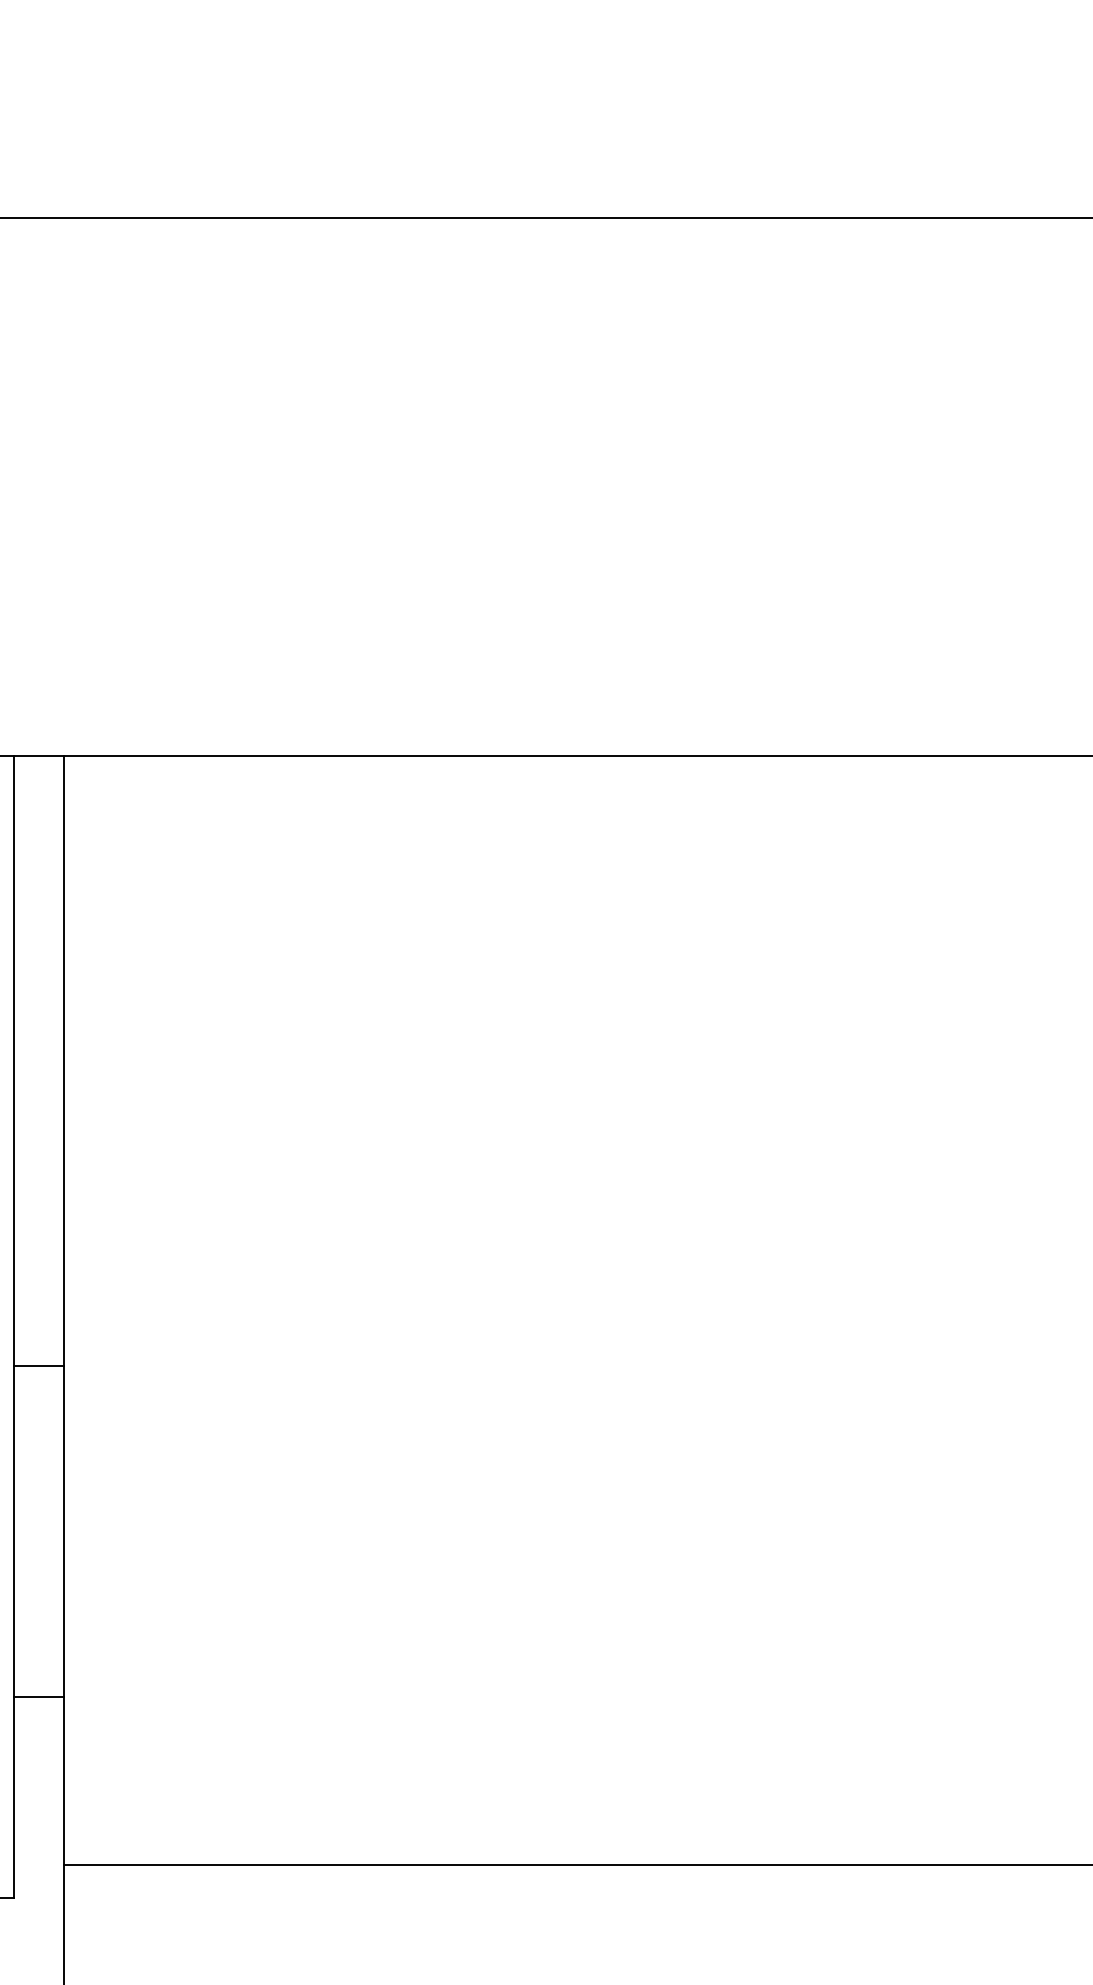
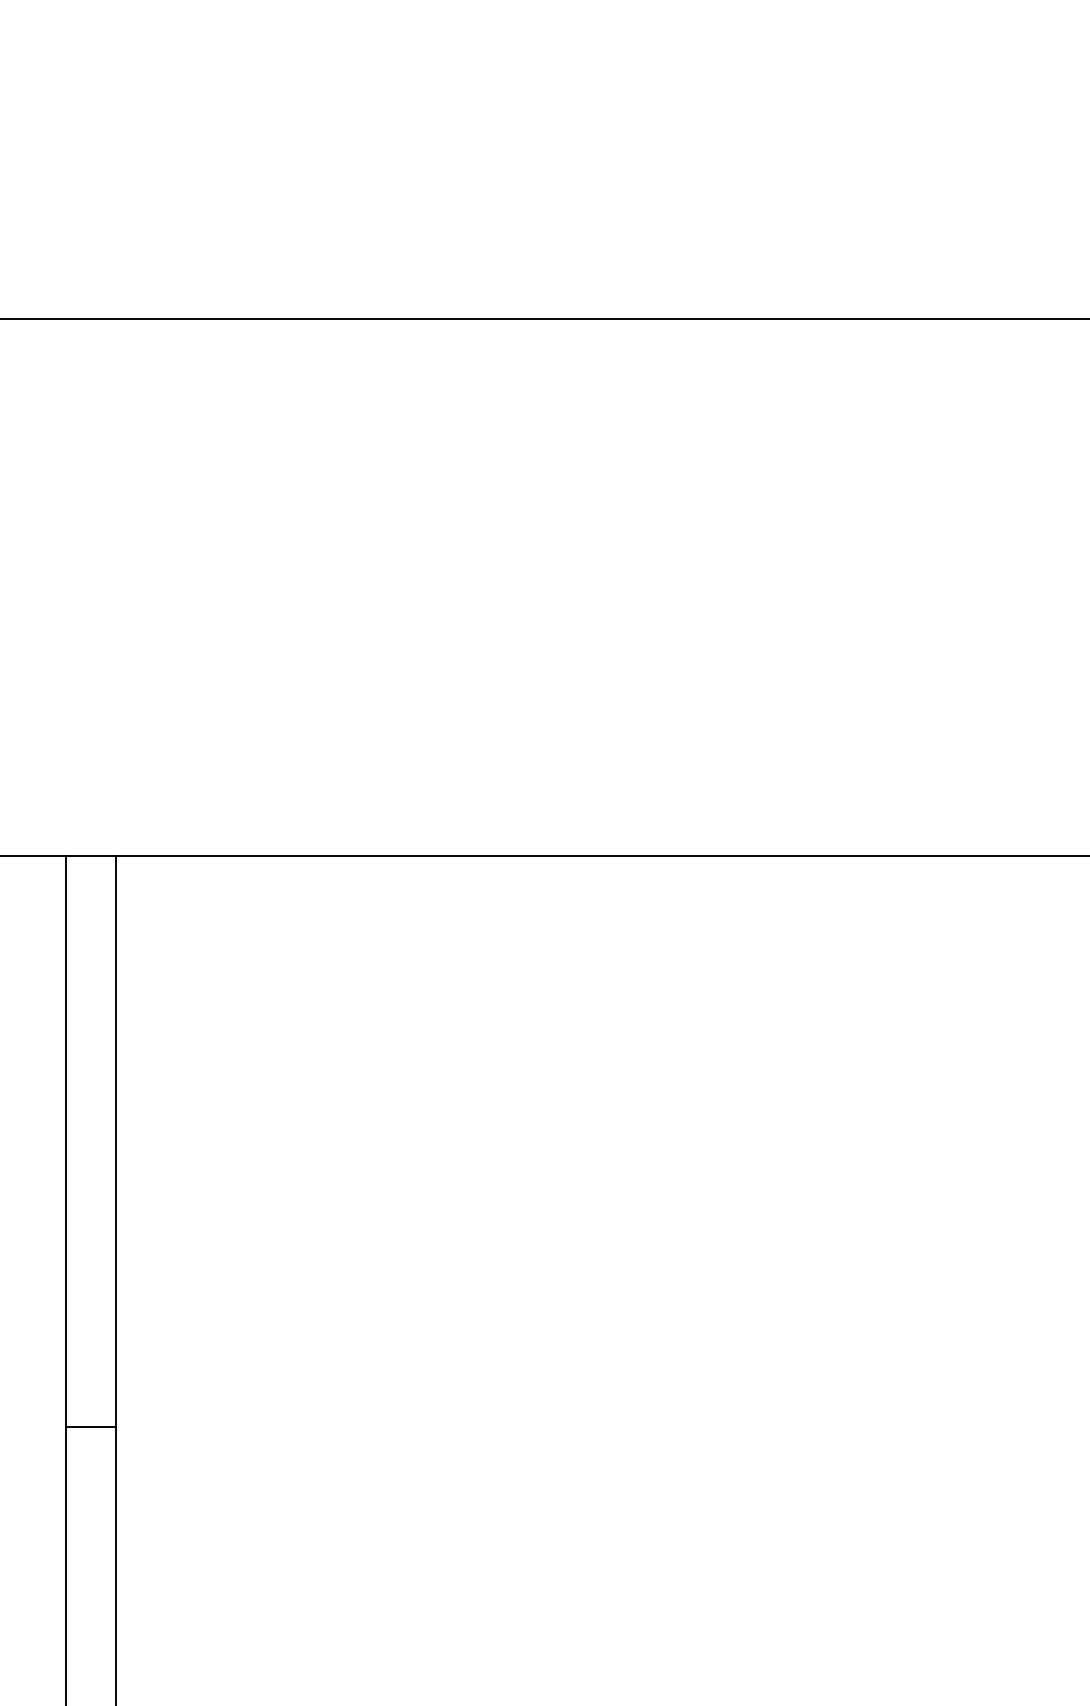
line: (39, 1366) -> (91, 1427), moved

